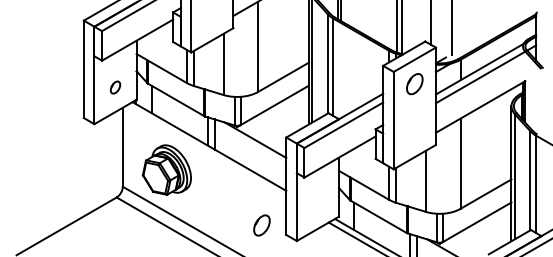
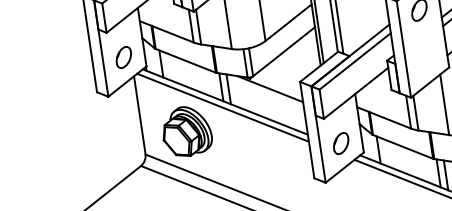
part: (115, 87) -> (123, 57), size x1.67
line: (206, 151) -> (223, 107), added
part: (261, 225) -> (340, 143), moved

